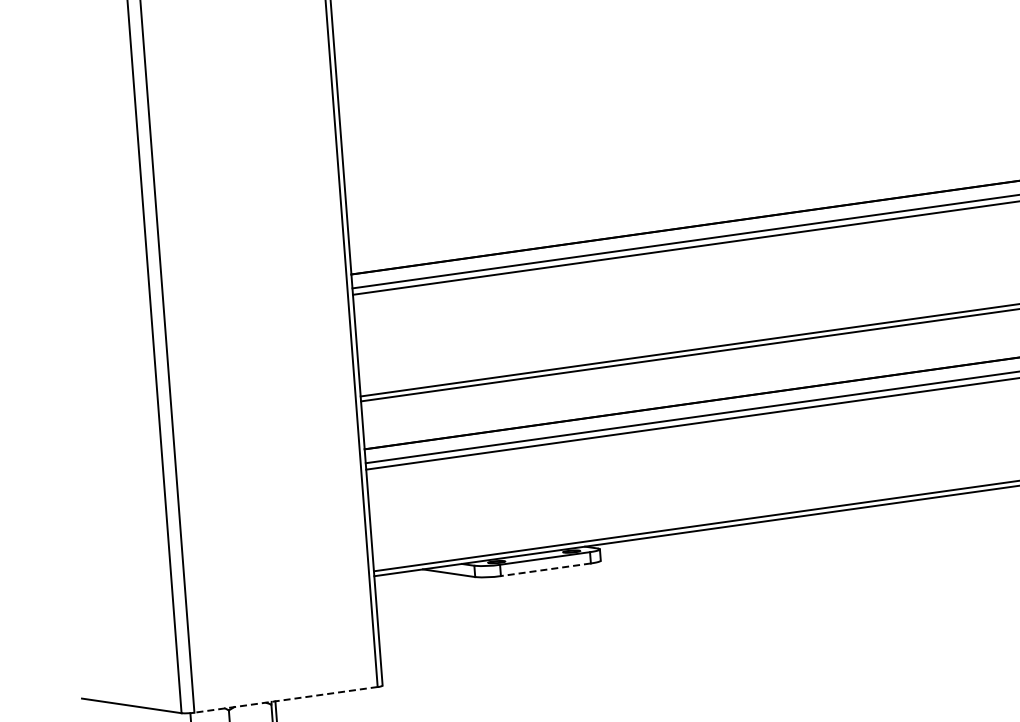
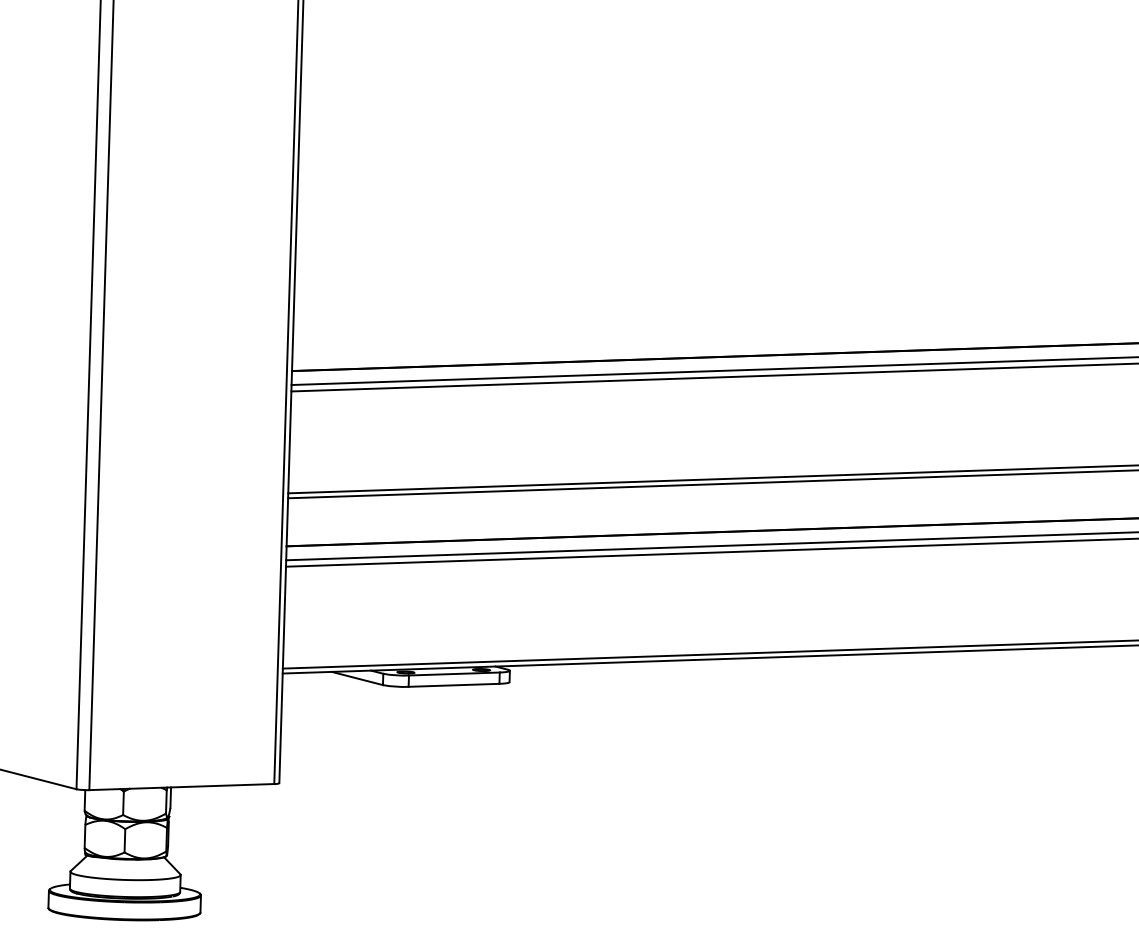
line: (545, 569) -> (453, 685), dashed -> solid
line: (285, 700) -> (181, 787), dashed -> solid

